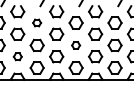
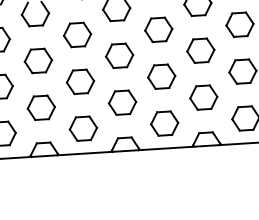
part: (36, 22) -> (76, 33), size x1.67
part: (75, 45) -> (160, 76), size x1.67
part: (17, 56) -> (40, 107), size x1.67

